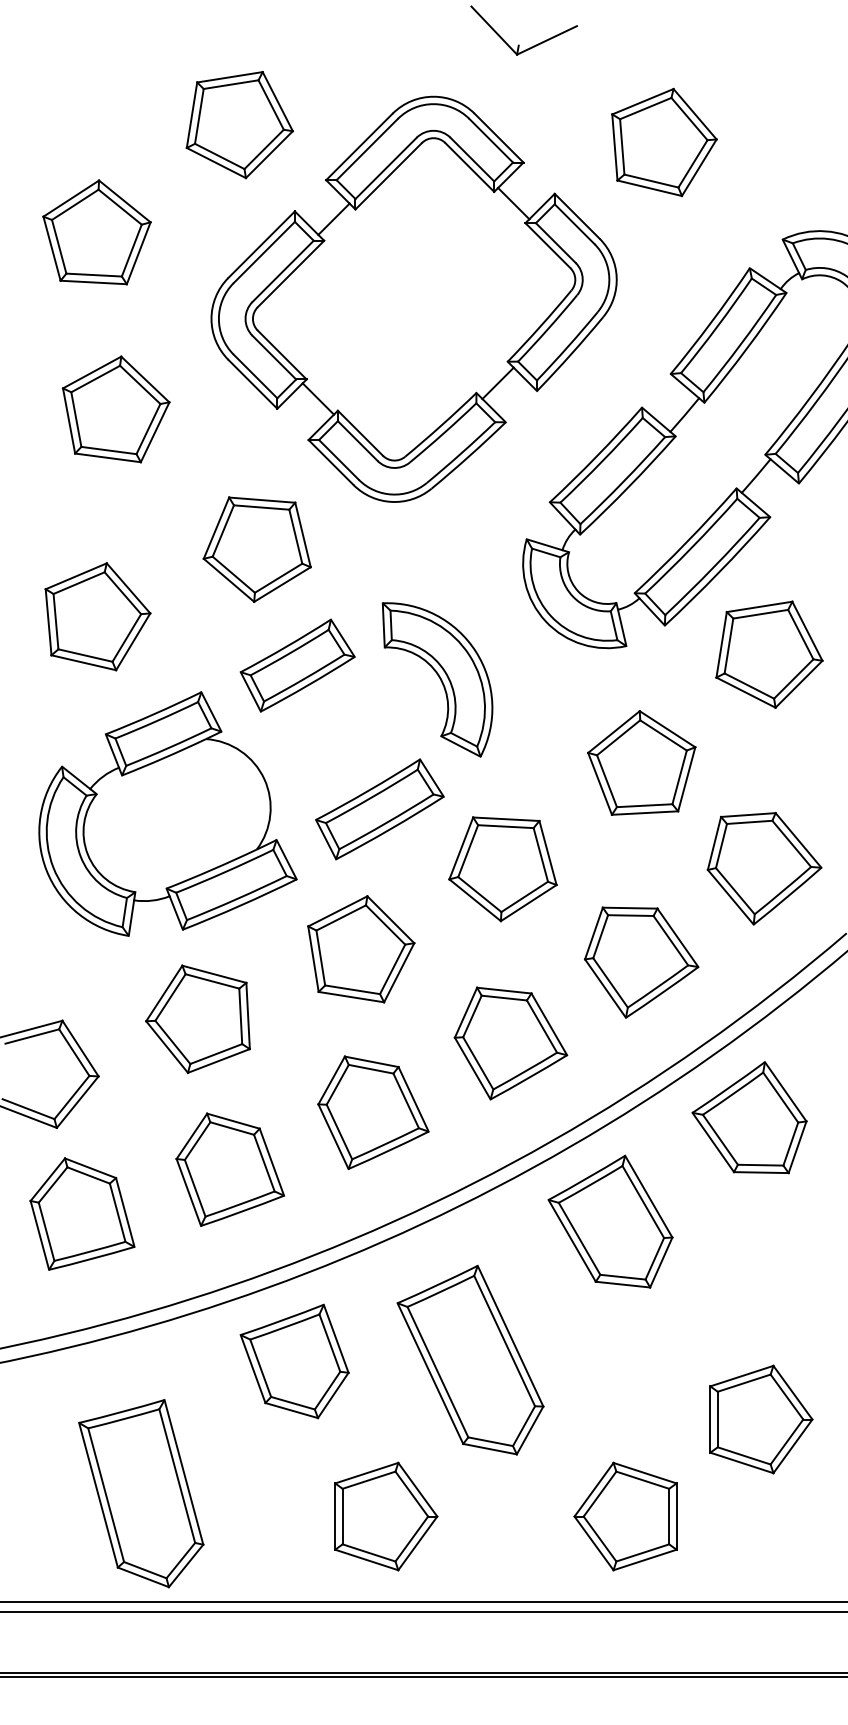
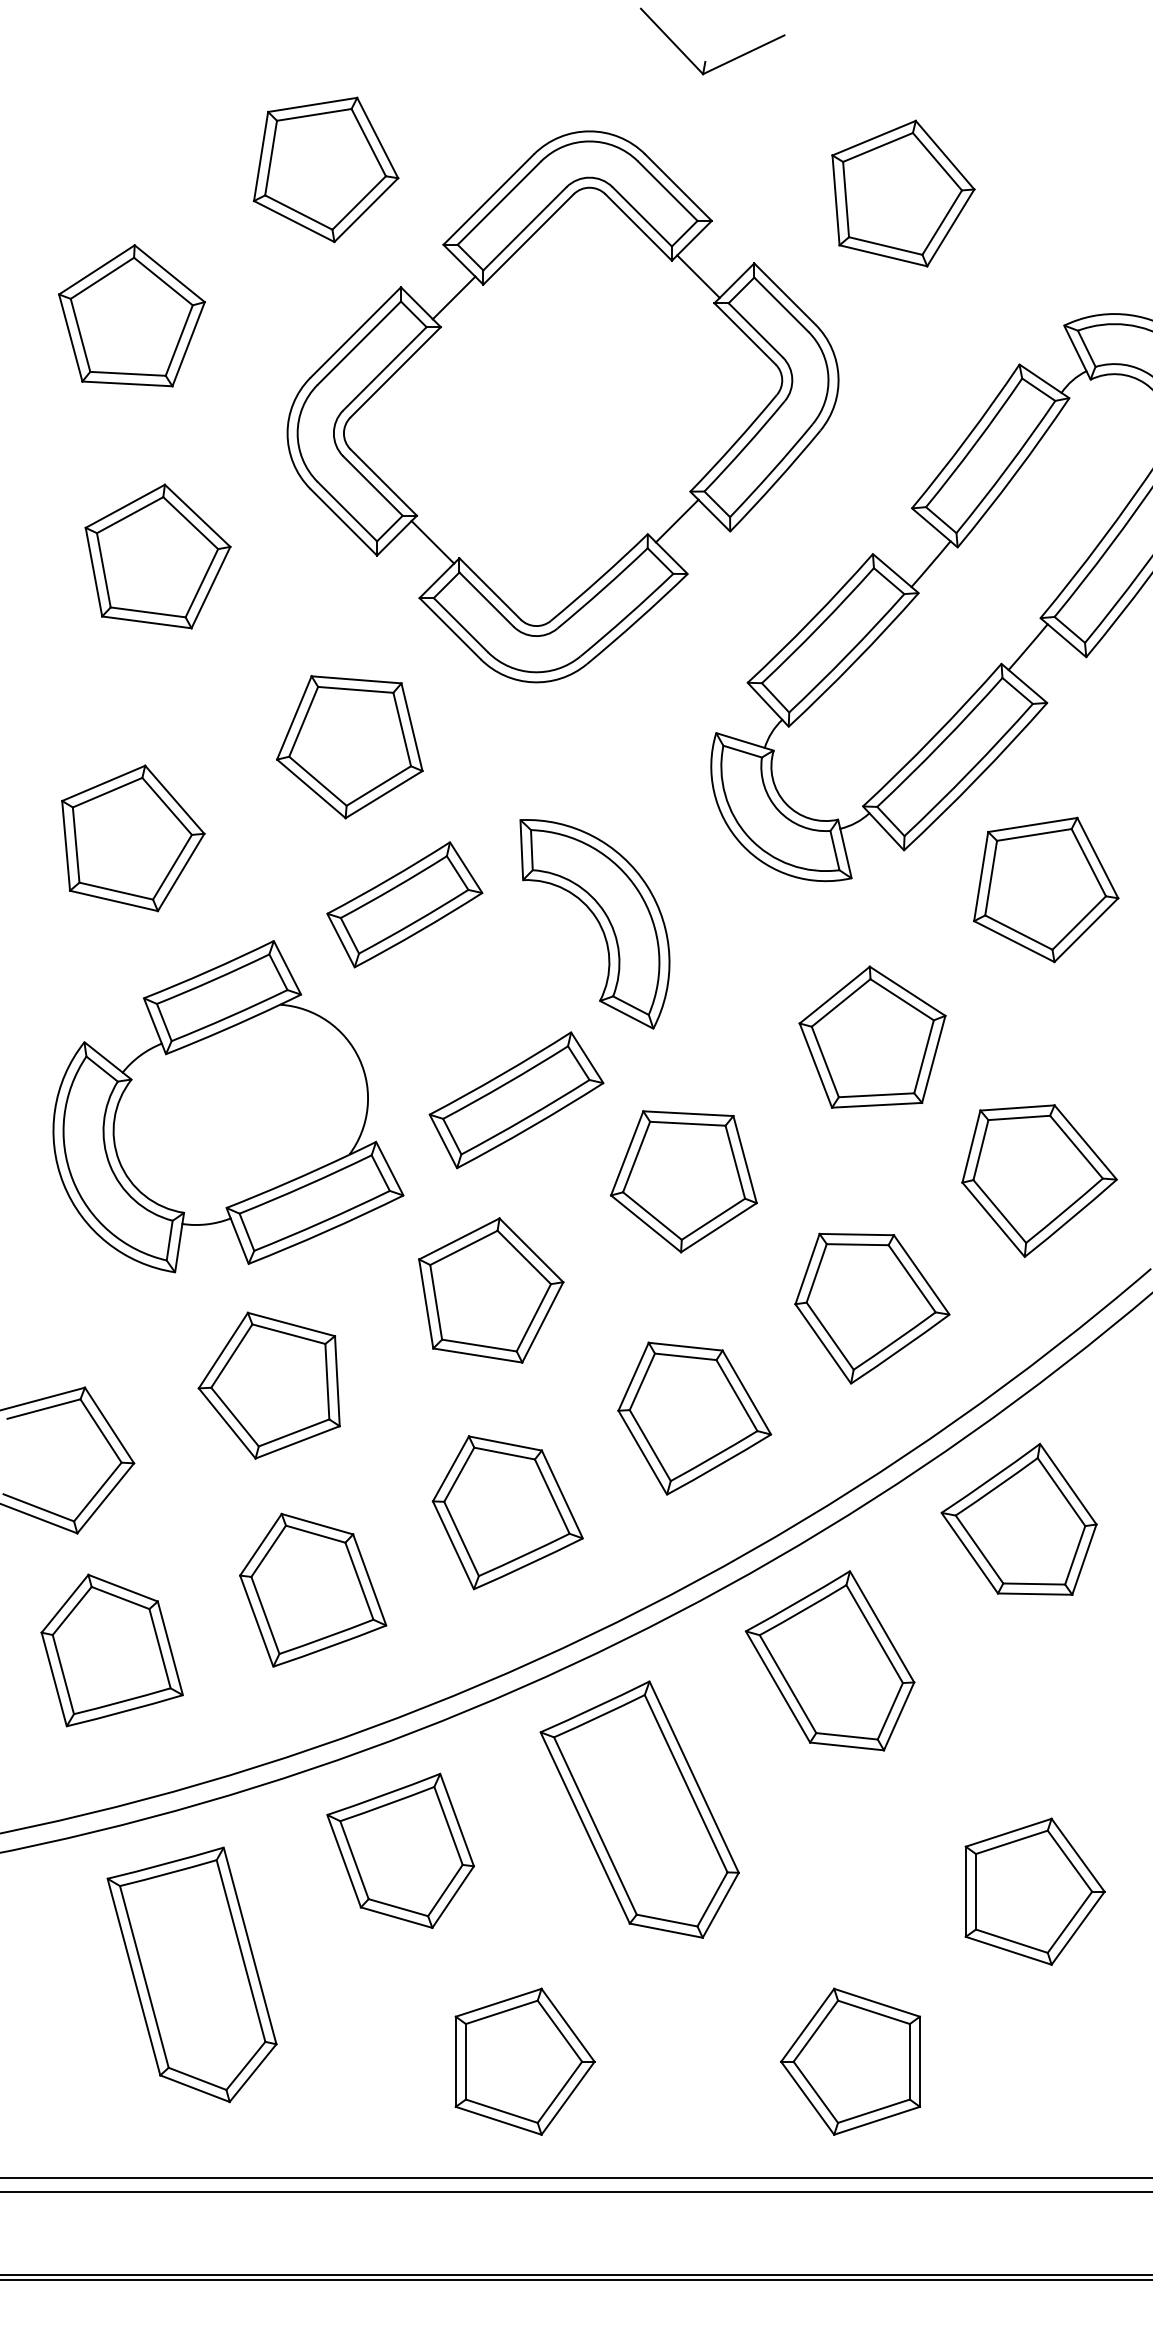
part: (470, 1360) -> (639, 1810), moved
part: (761, 1419) -> (1035, 1891), moved
part: (141, 1493) -> (192, 1974), moved

